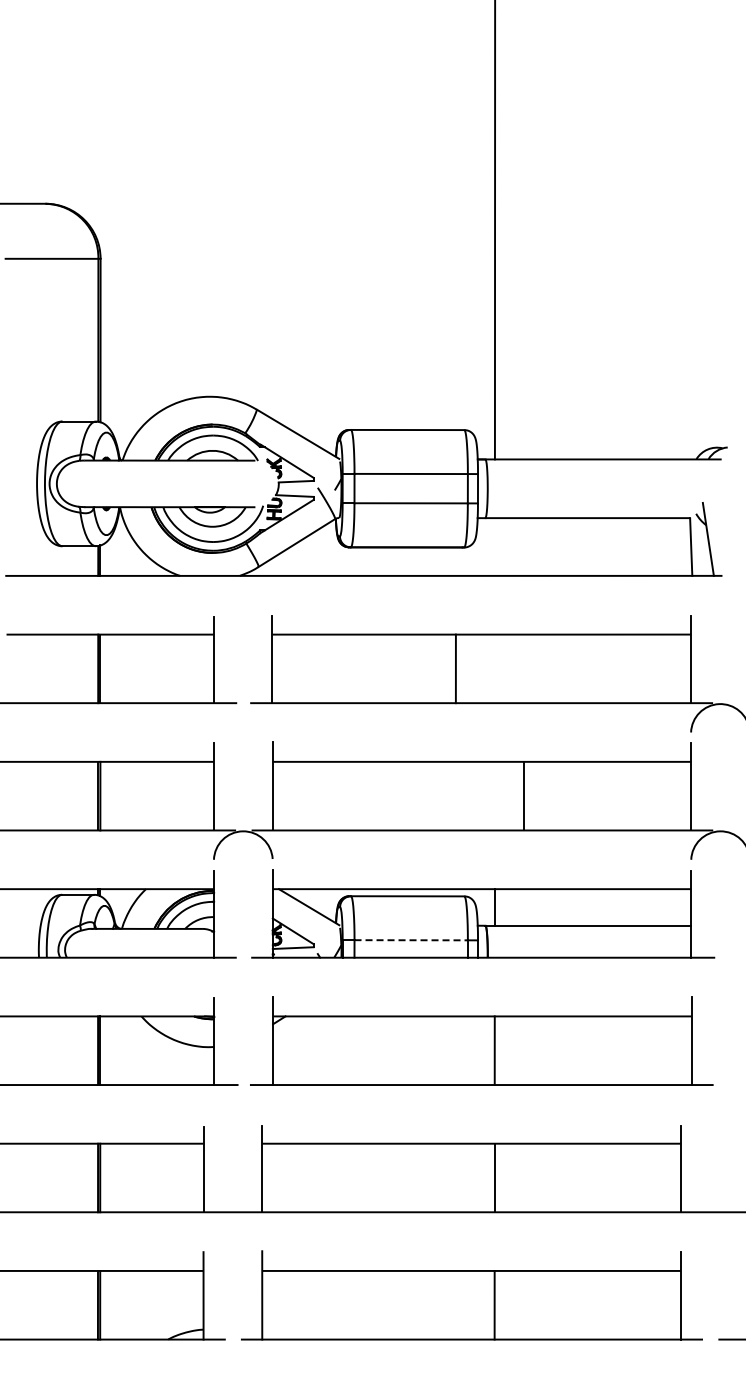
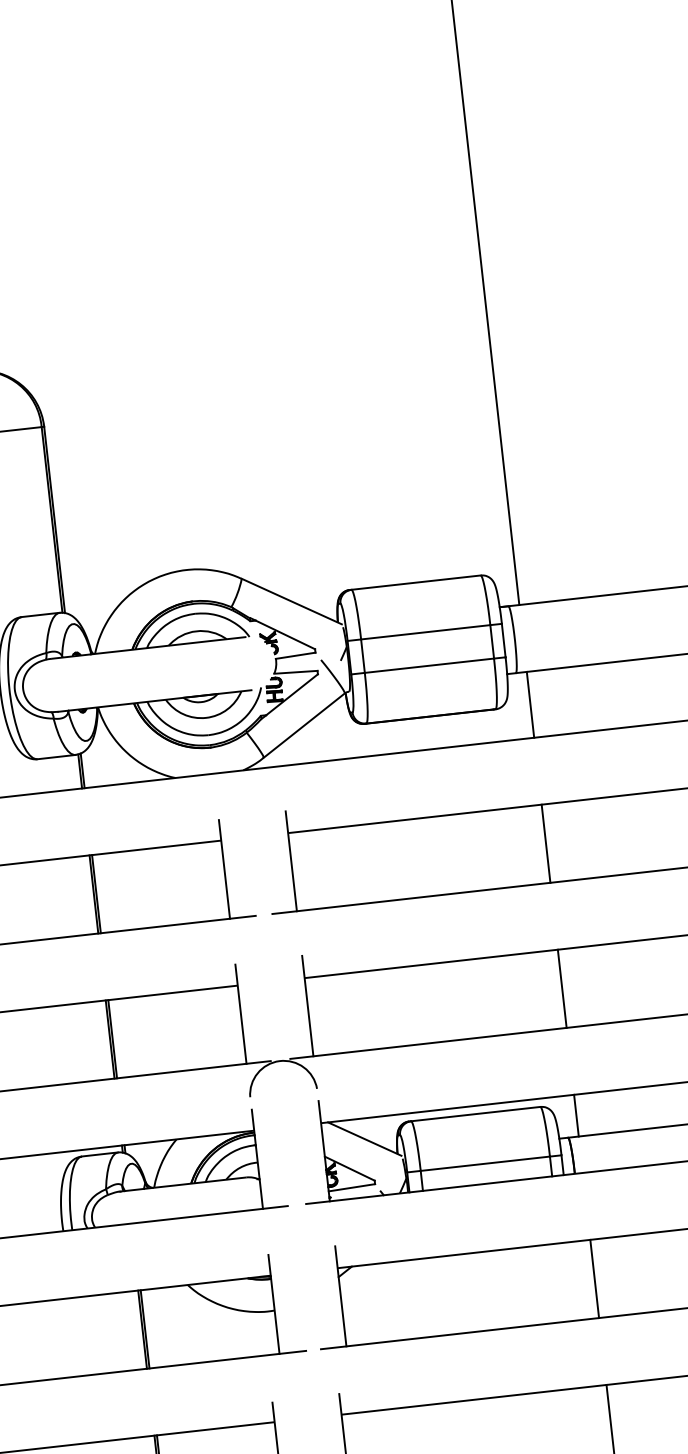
line: (494, 546) -> (529, 704), added
line: (455, 668) -> (545, 843), moved
line: (523, 795) -> (561, 988), moved
line: (411, 940) -> (485, 1163), dashed -> solid

